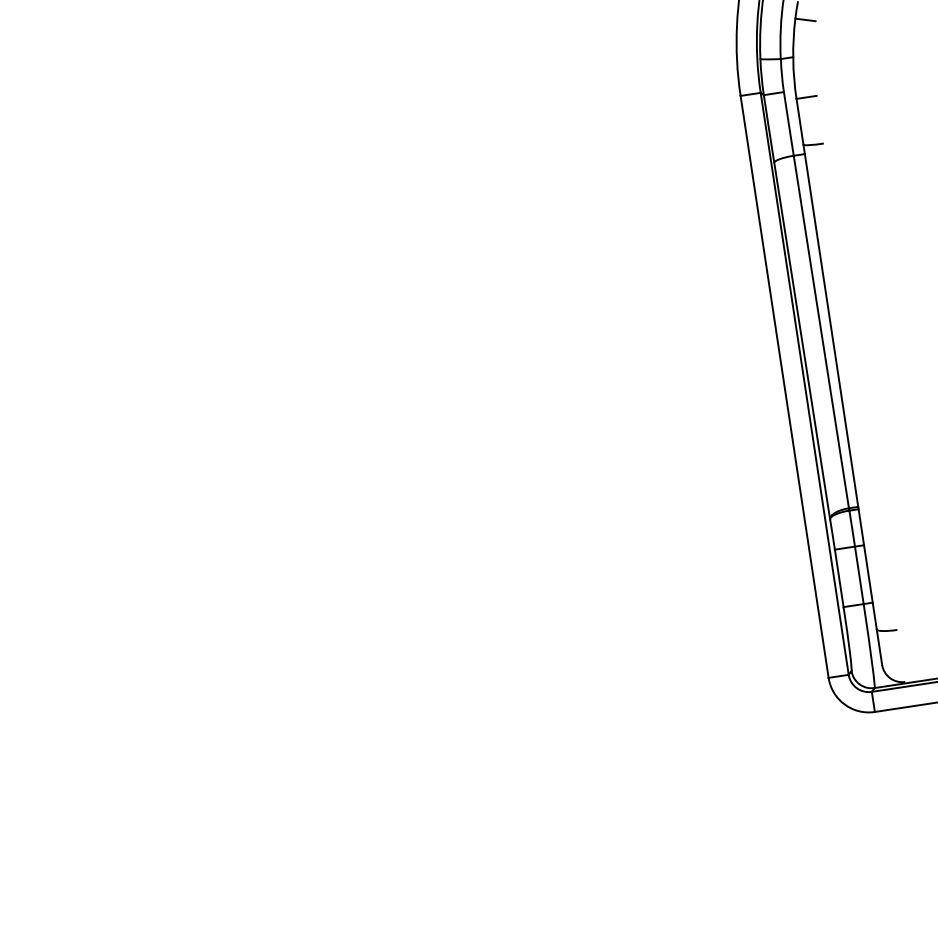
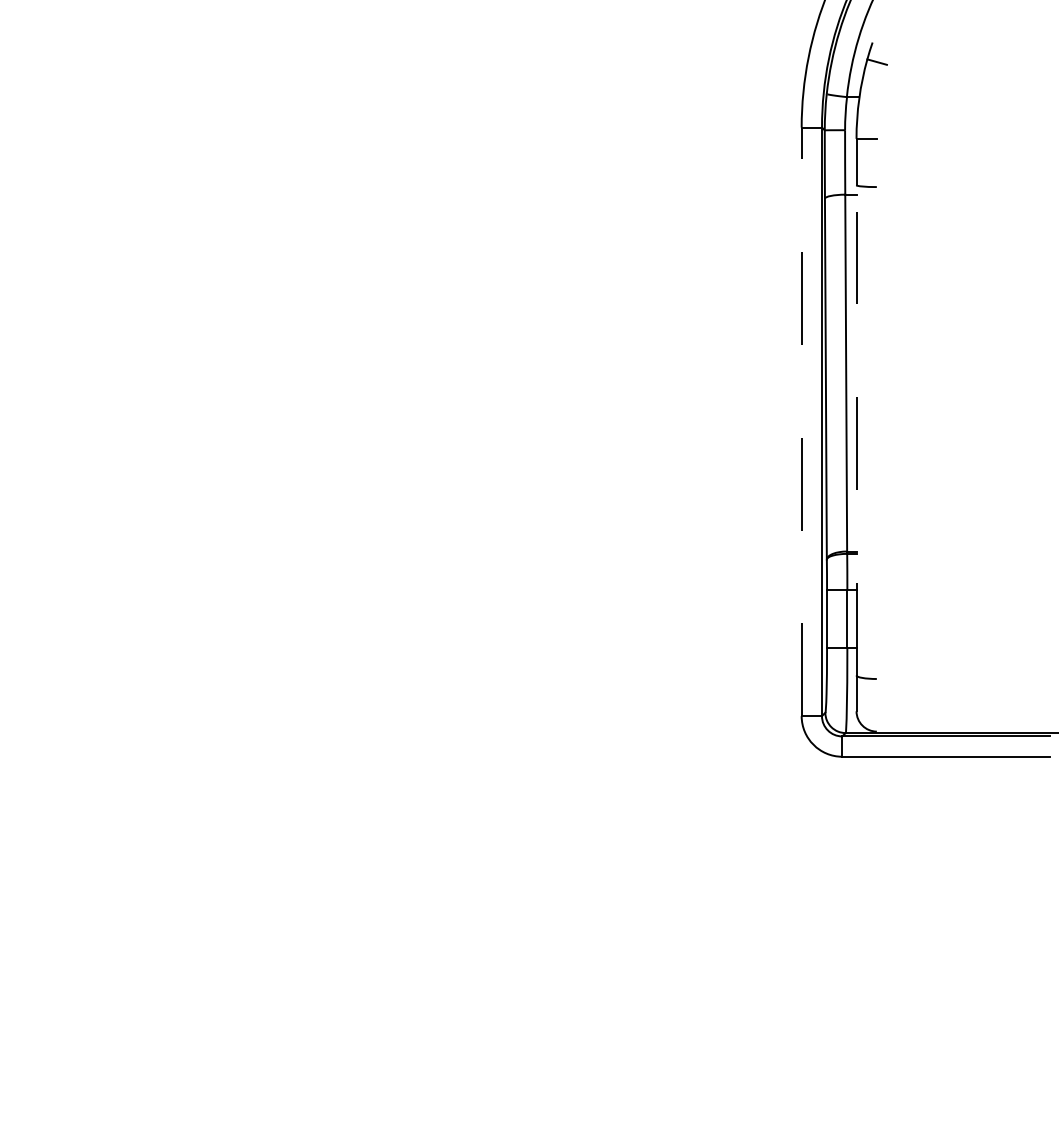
line: (784, 386) -> (801, 421), solid -> dashed
line: (839, 386) -> (856, 429), solid -> dashed

